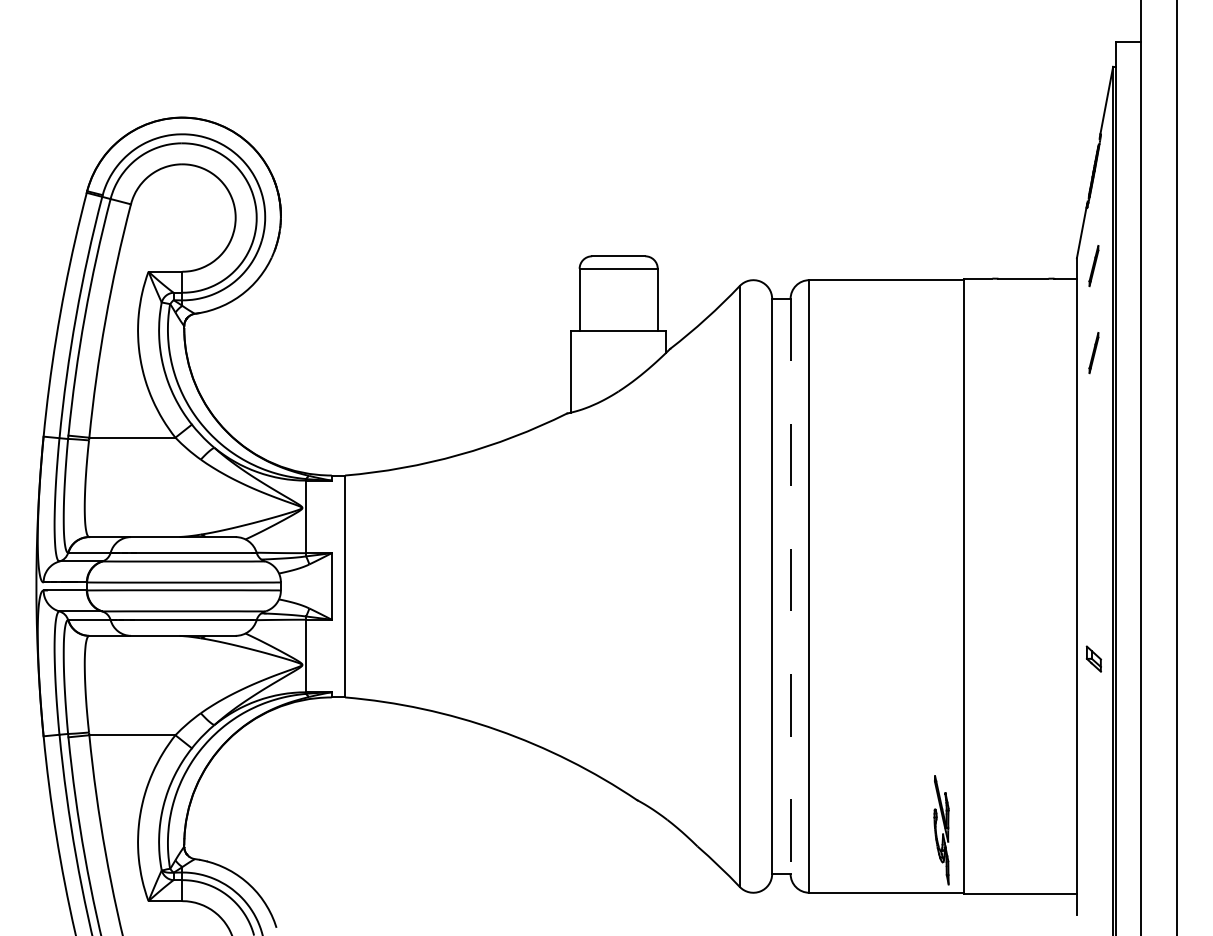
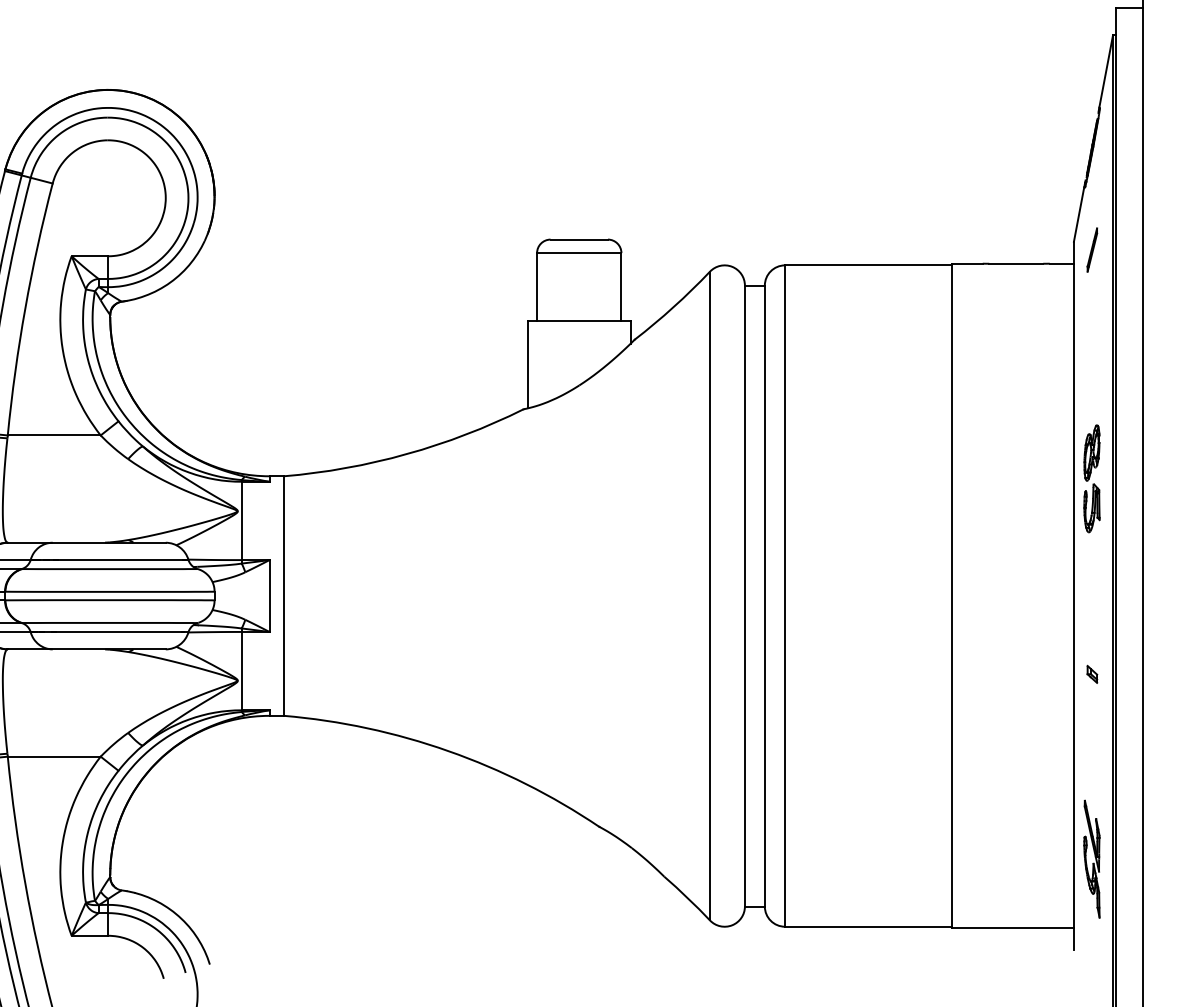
line: (1093, 353) -> (1091, 344), removed
part: (1093, 477) -> (1091, 478), added
line: (790, 586) -> (764, 596), dashed -> solid
part: (1093, 658) -> (1091, 673), size x0.62
part: (941, 830) -> (1091, 859), moved

